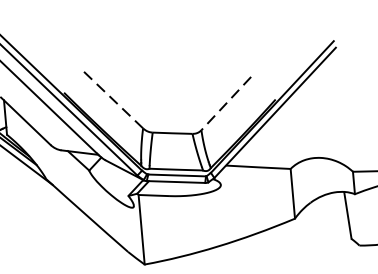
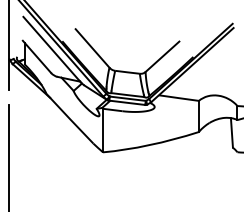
line: (113, 100) -> (92, 48), dashed -> solid
line: (226, 103) -> (162, 56), dashed -> solid

